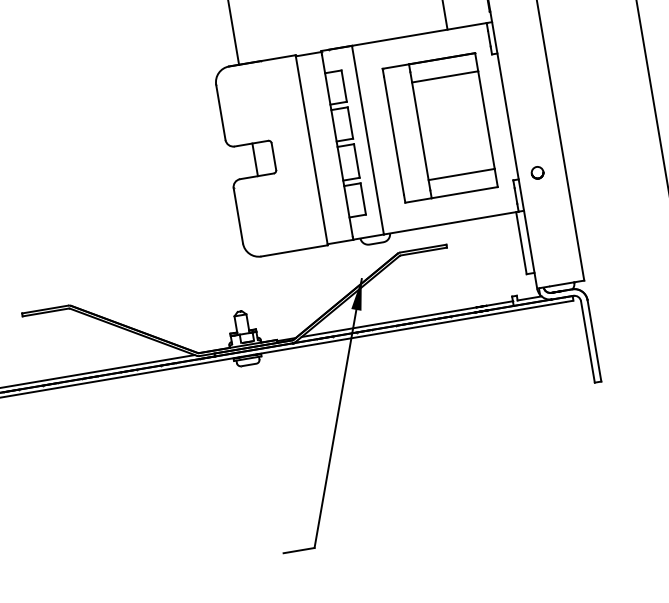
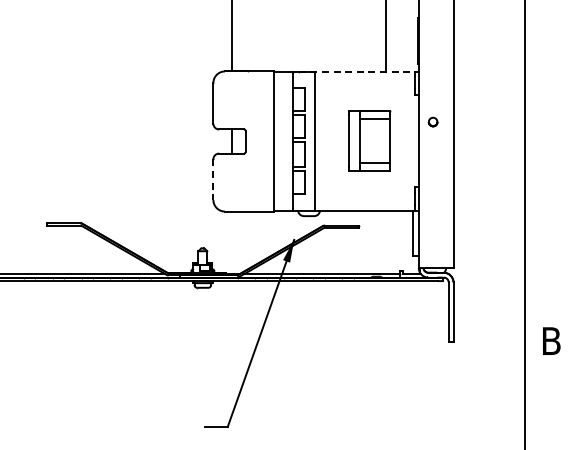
line: (408, 36) -> (357, 71), solid -> dashed
part: (441, 126) -> (369, 140), size x0.6
part: (536, 172) -> (432, 121), moved
line: (238, 217) -> (213, 180), solid -> dashed

